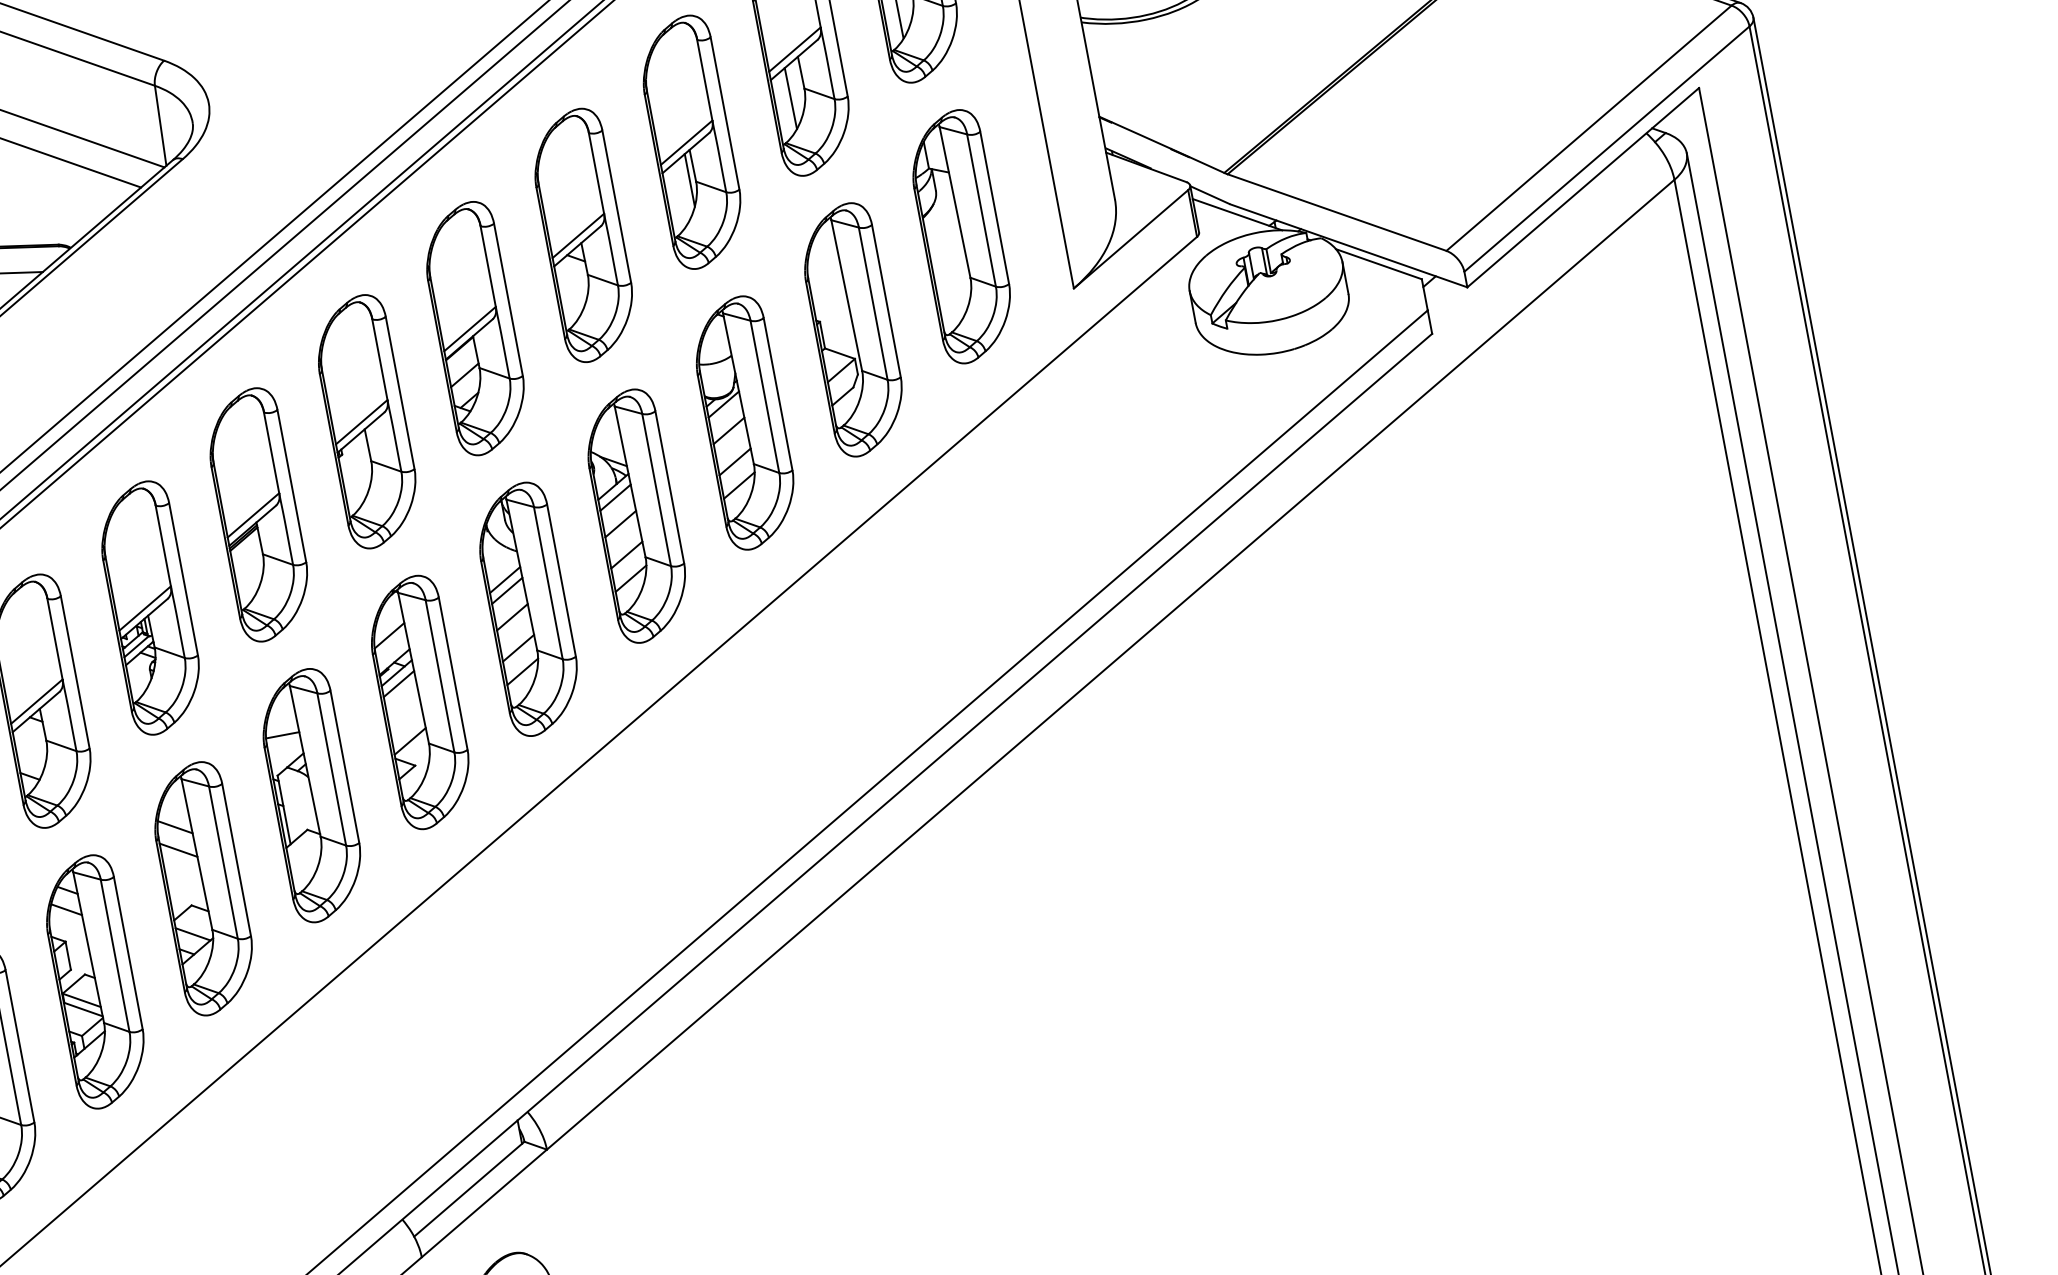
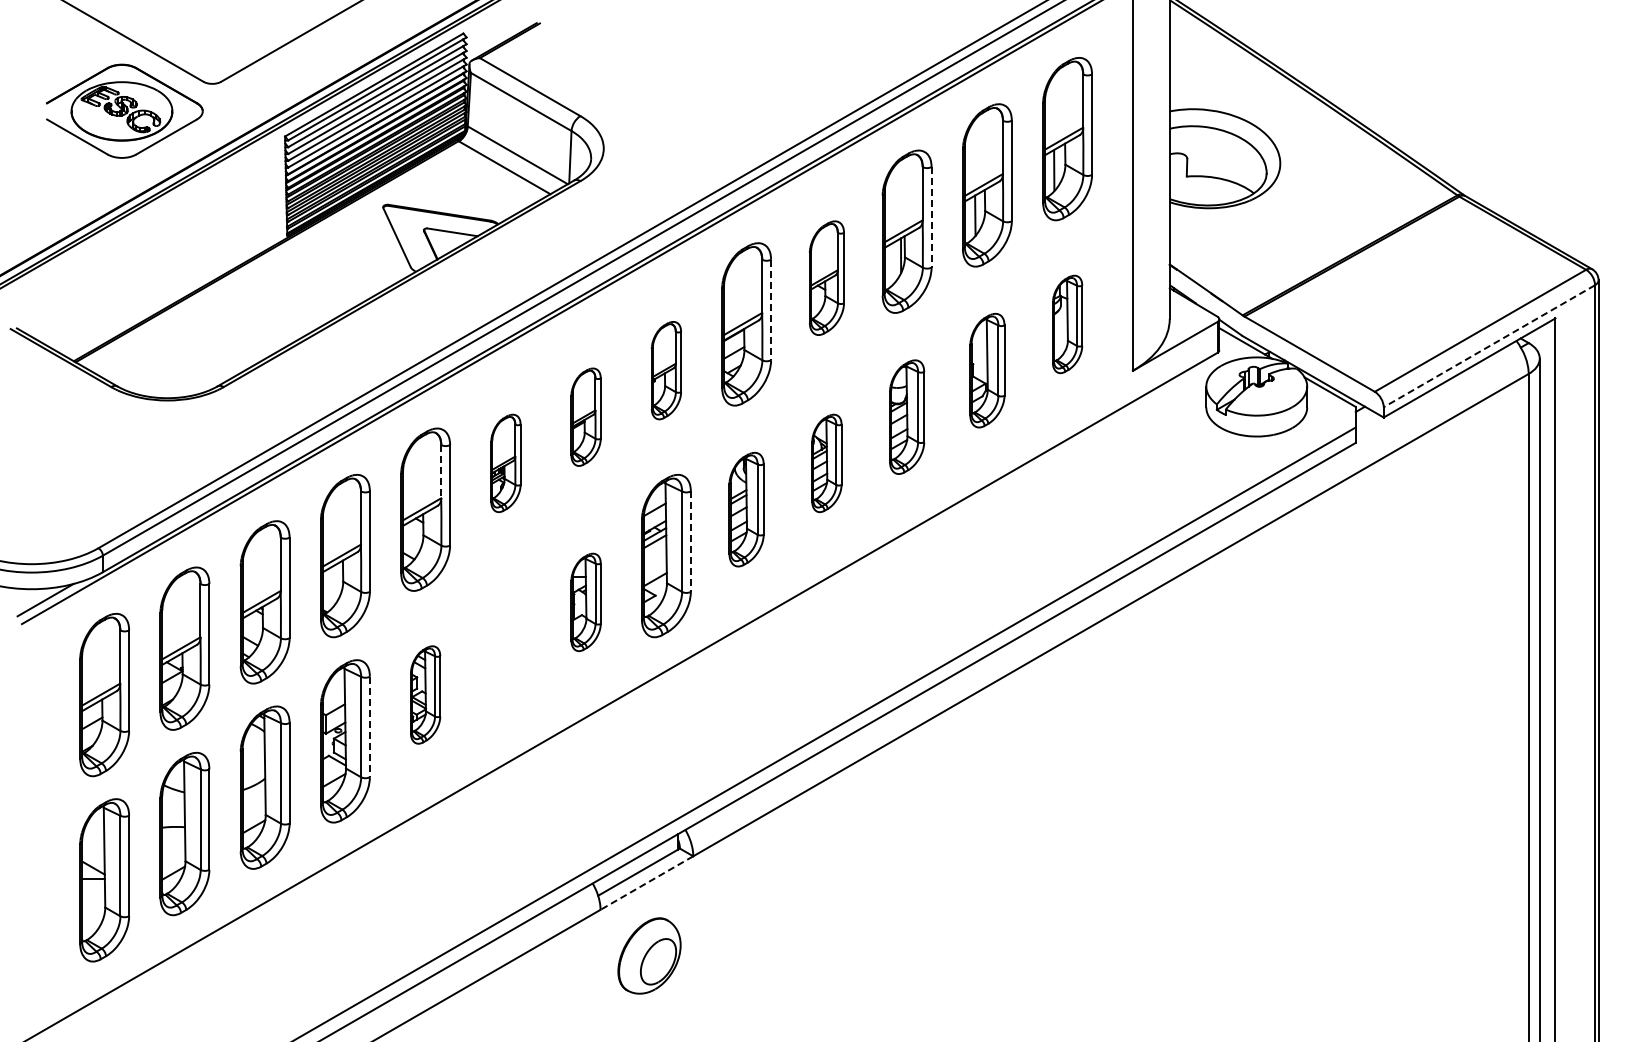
line: (724, 113) -> (931, 217), solid -> dashed
line: (1607, 149) -> (1489, 346), solid -> dashed
part: (583, 236) -> (826, 278), size x0.7
part: (961, 236) -> (1067, 324), size x0.6
line: (509, 300) -> (771, 310), solid -> dashed
part: (853, 329) -> (987, 370), size x0.7
part: (367, 421) -> (666, 370), size x0.6
part: (744, 423) -> (906, 417), size x0.7
part: (258, 515) -> (585, 417), size x0.6
part: (636, 516) -> (826, 463), size x0.6
part: (150, 608) -> (505, 463), size x0.6
part: (528, 609) -> (746, 509), size x0.7
line: (55, 638) -> (441, 471), solid -> dashed
line: (452, 675) -> (690, 542), solid -> dashed
part: (311, 796) -> (585, 602), size x0.6
part: (202, 888) -> (505, 648), removed
part: (94, 981) -> (425, 694), size x0.6
line: (19, 1047) -> (369, 727), solid -> dashed
line: (483, 1204) -> (646, 883), solid -> dashed

